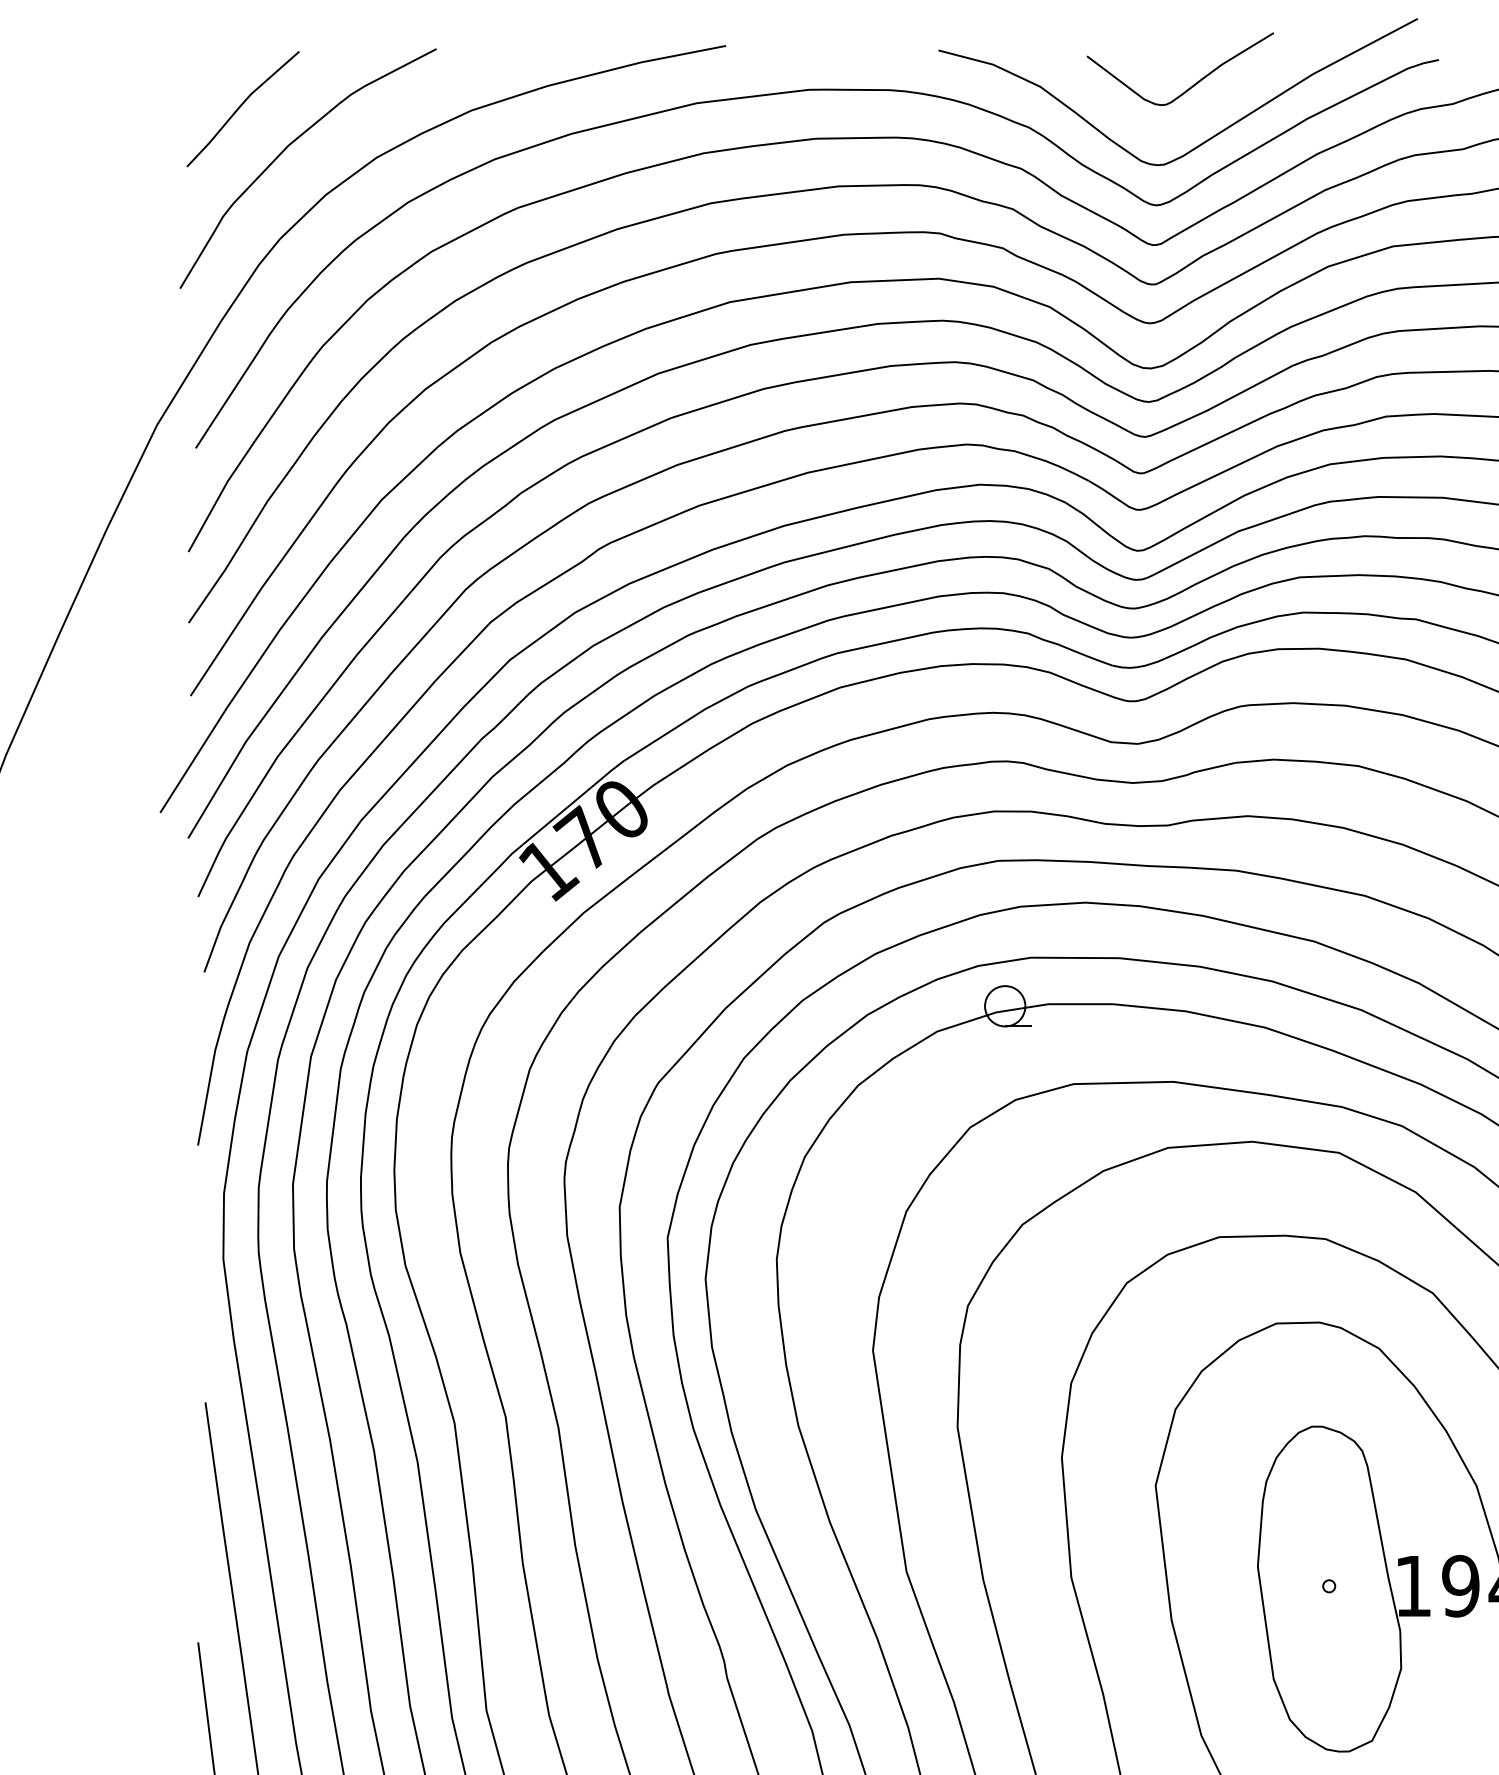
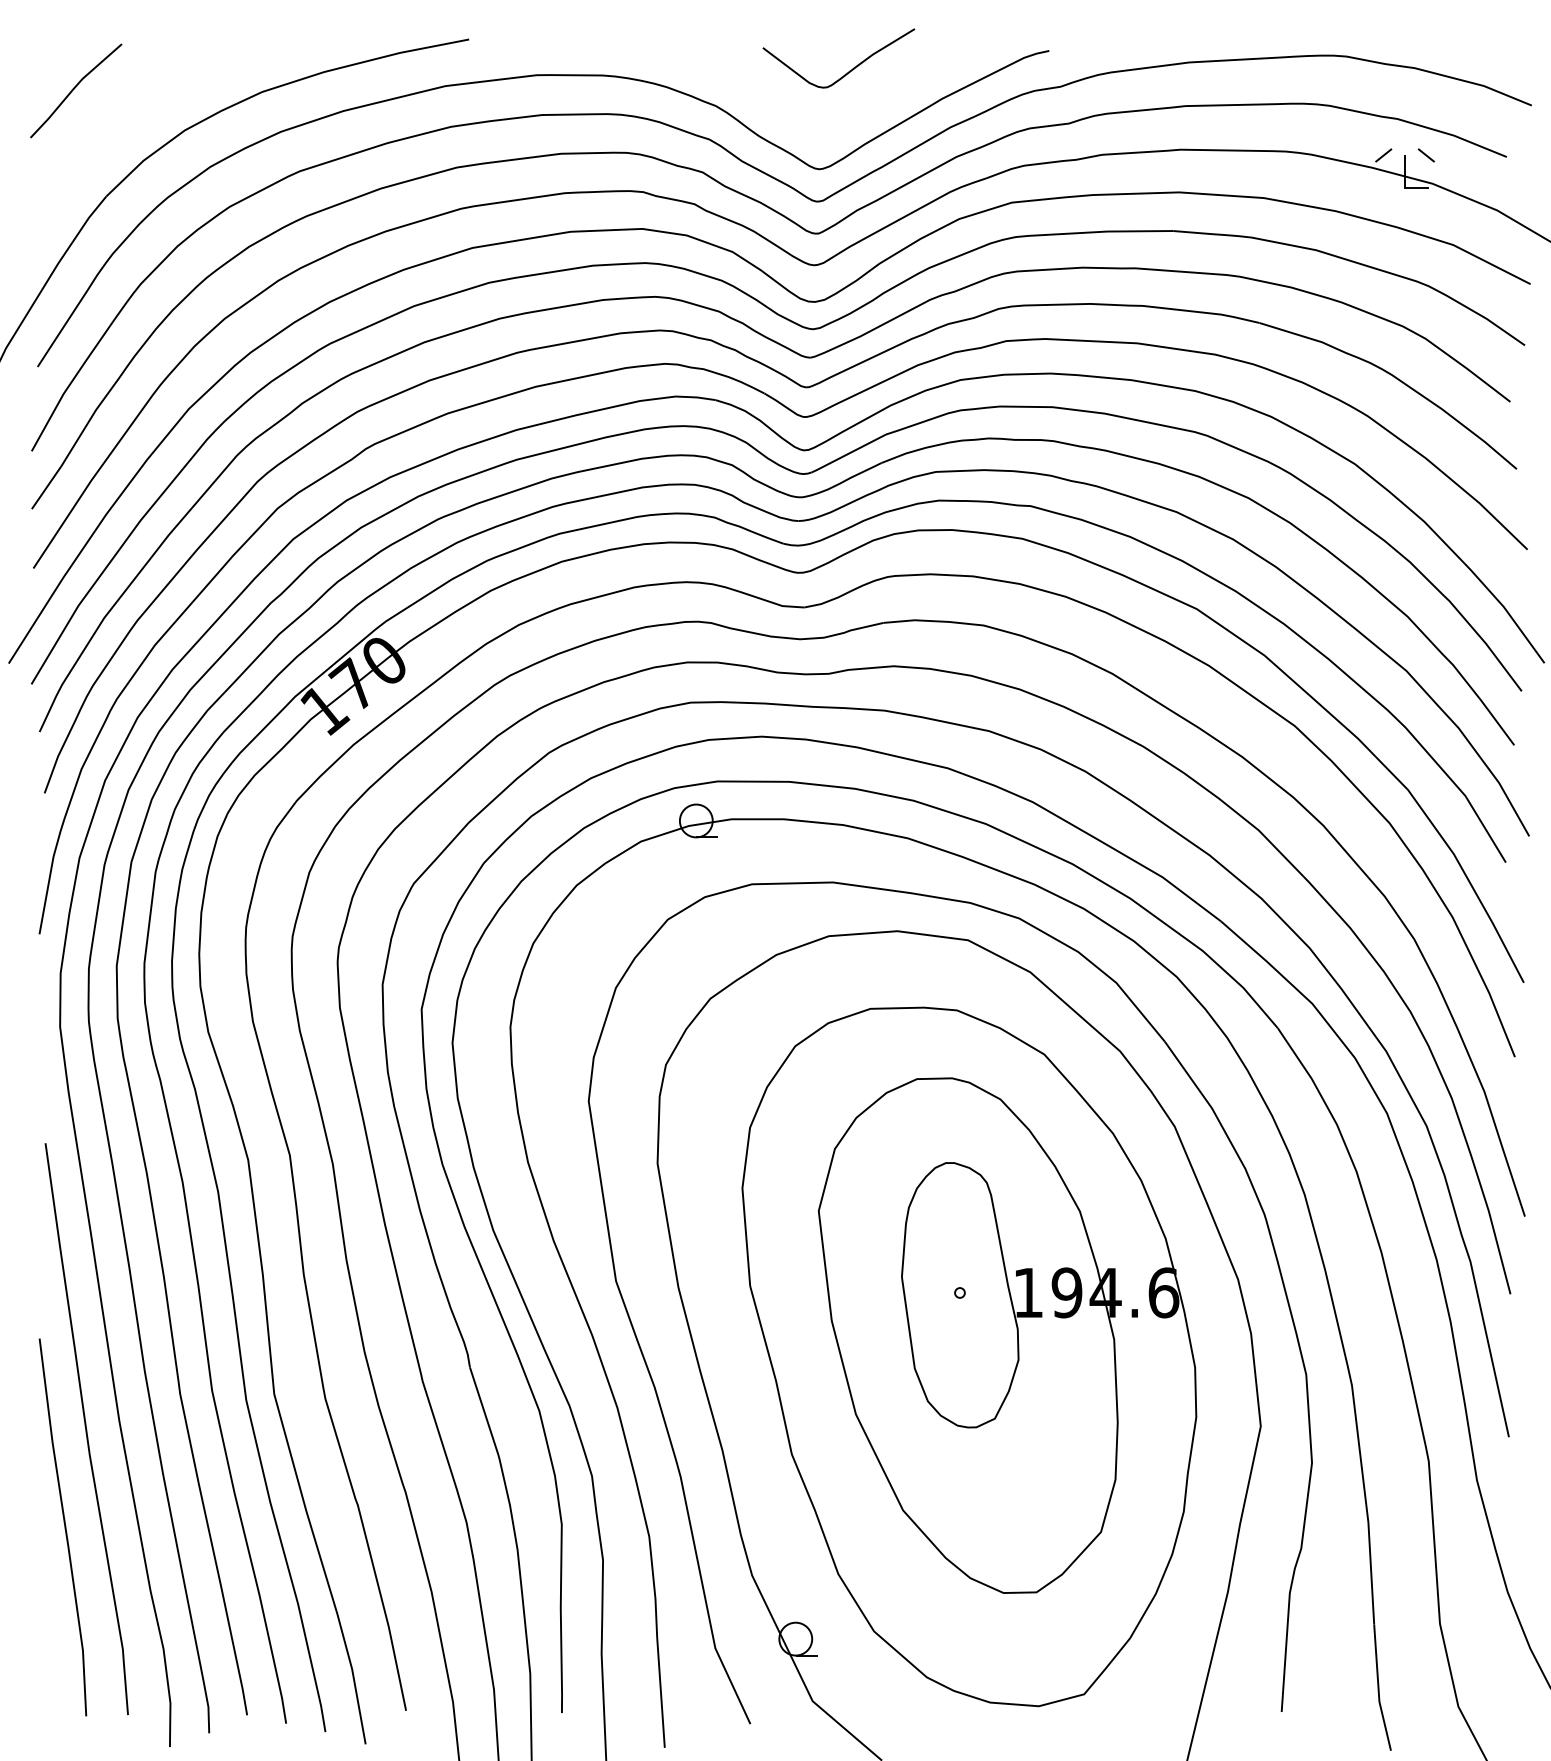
curve: (1210, 136) -> (863, 113), removed
curve: (292, 144) -> (116, 119), removed

